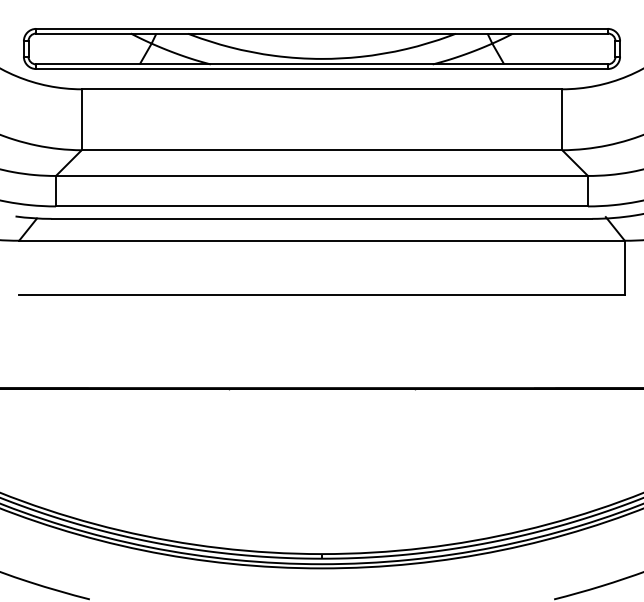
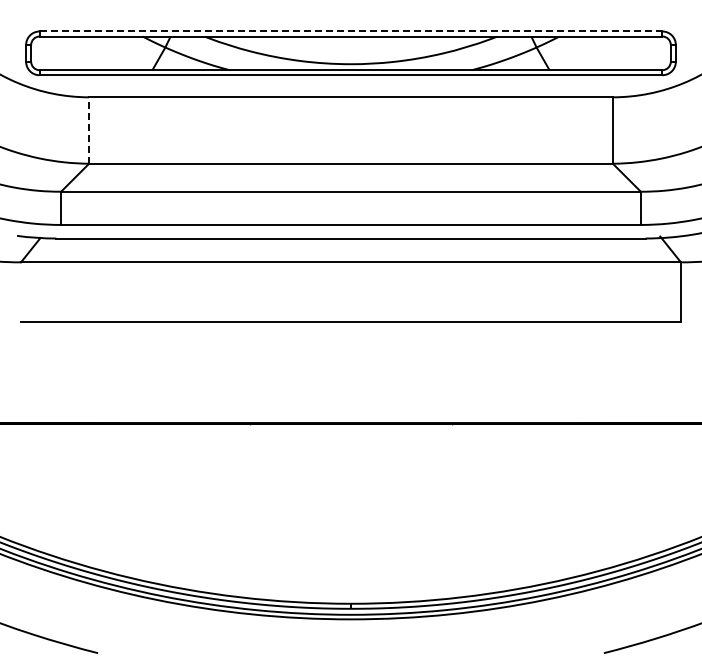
line: (322, 28) -> (351, 31), solid -> dashed
line: (82, 119) -> (89, 130), solid -> dashed

